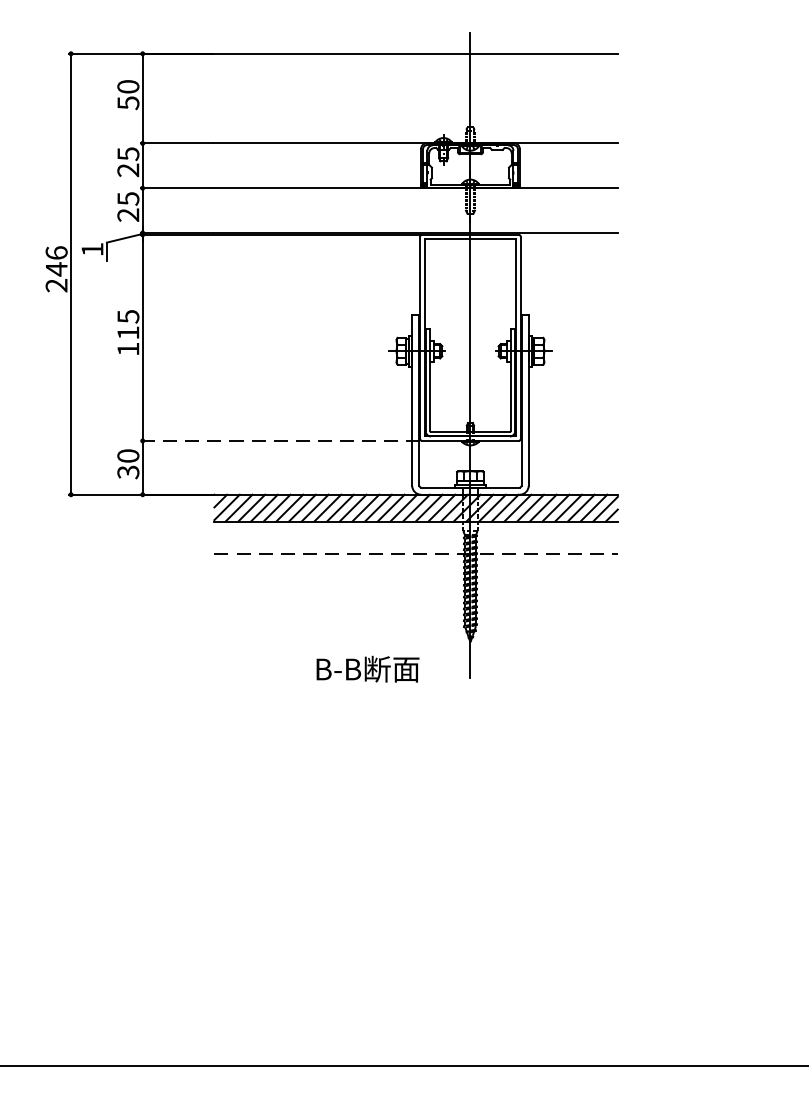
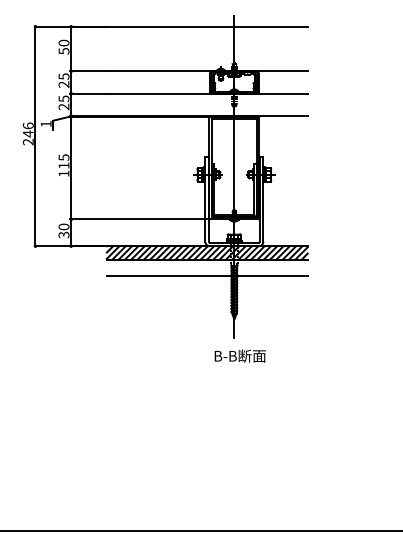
line: (279, 441) -> (139, 219), dashed -> solid
line: (416, 553) -> (207, 275), dashed -> solid
text: (366, 668) -> (239, 355), moved

